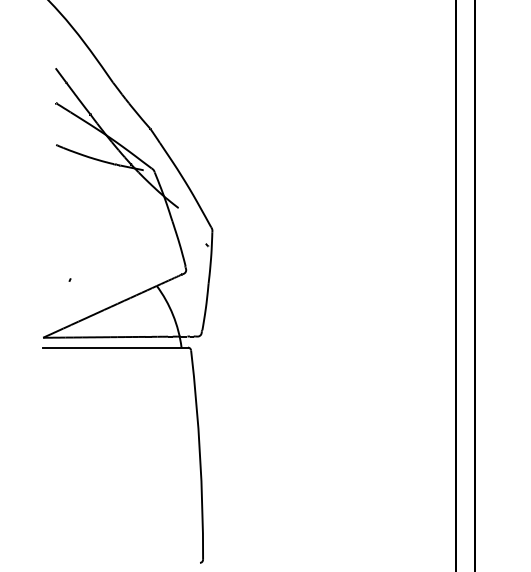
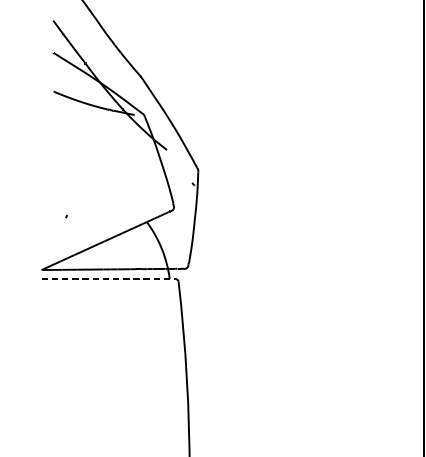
line: (116, 347) -> (109, 279), solid -> dashed

